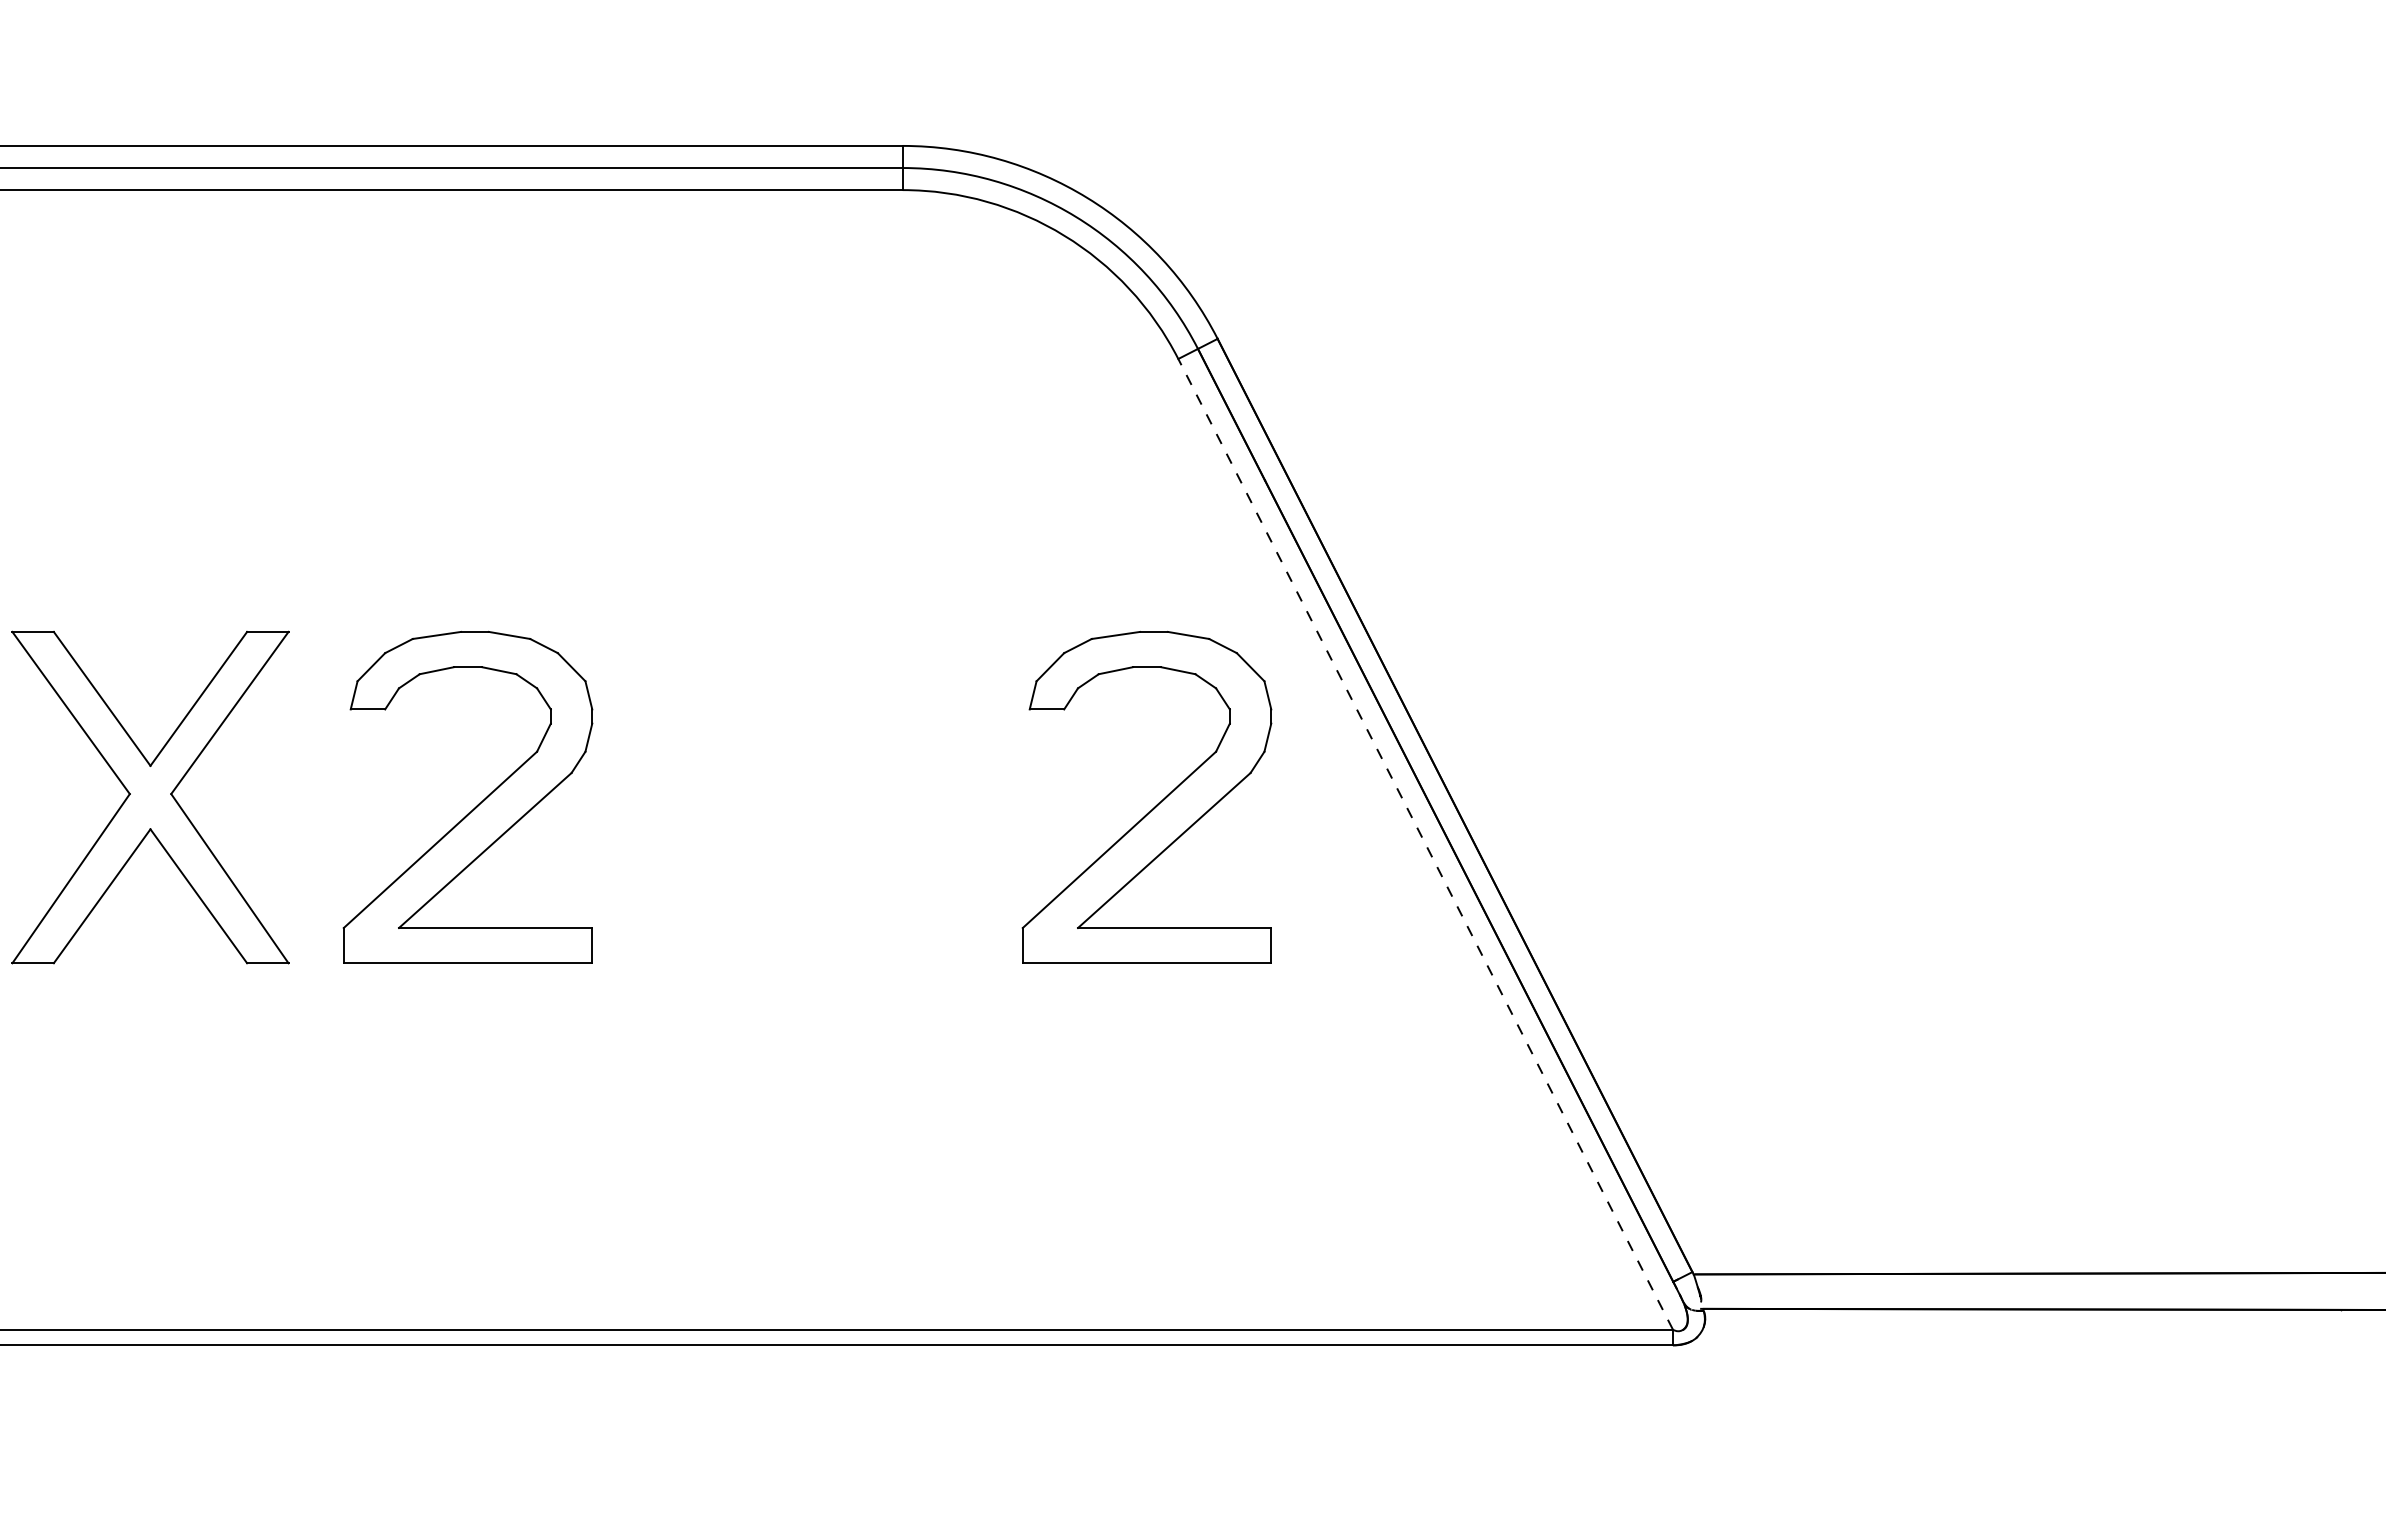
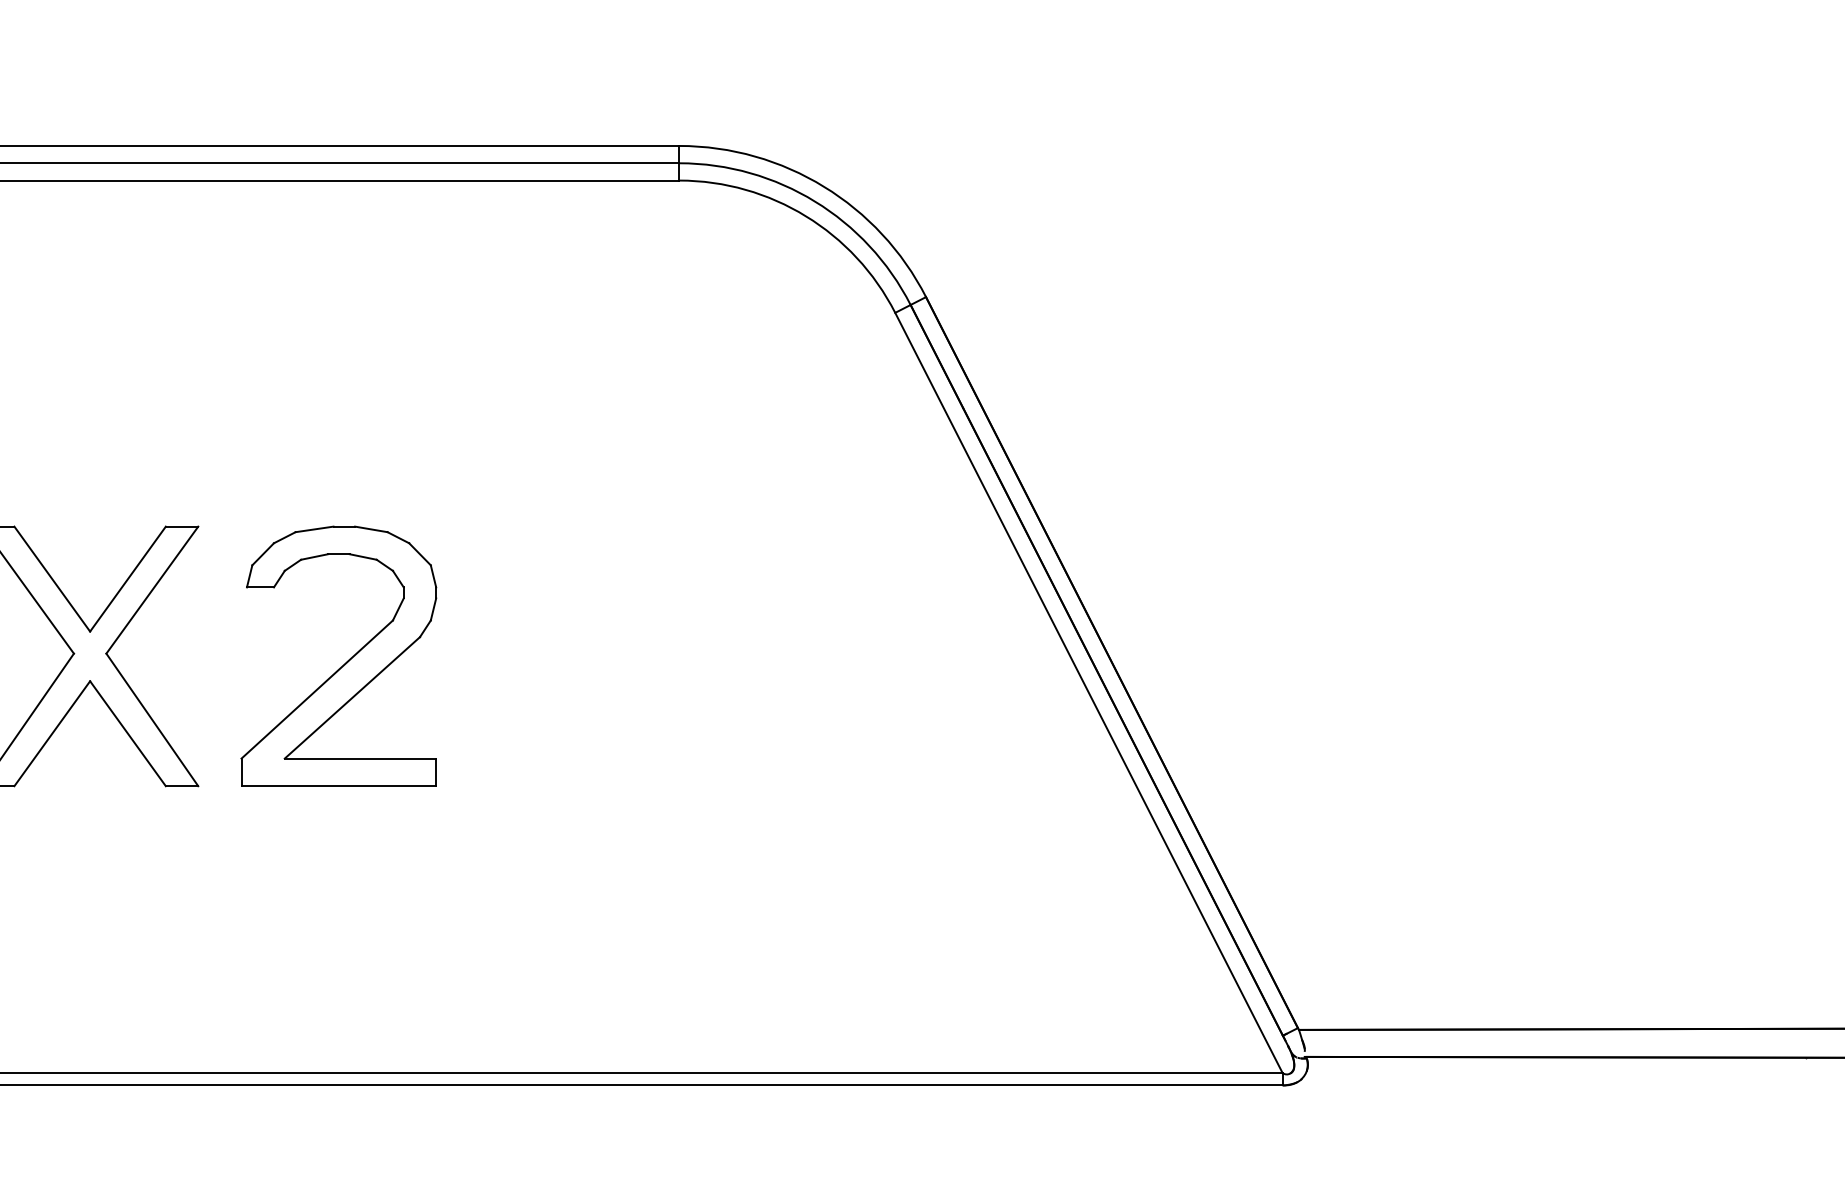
part: (1155, 805) -> (877, 662), removed
line: (1425, 844) -> (1088, 693), dashed -> solid

